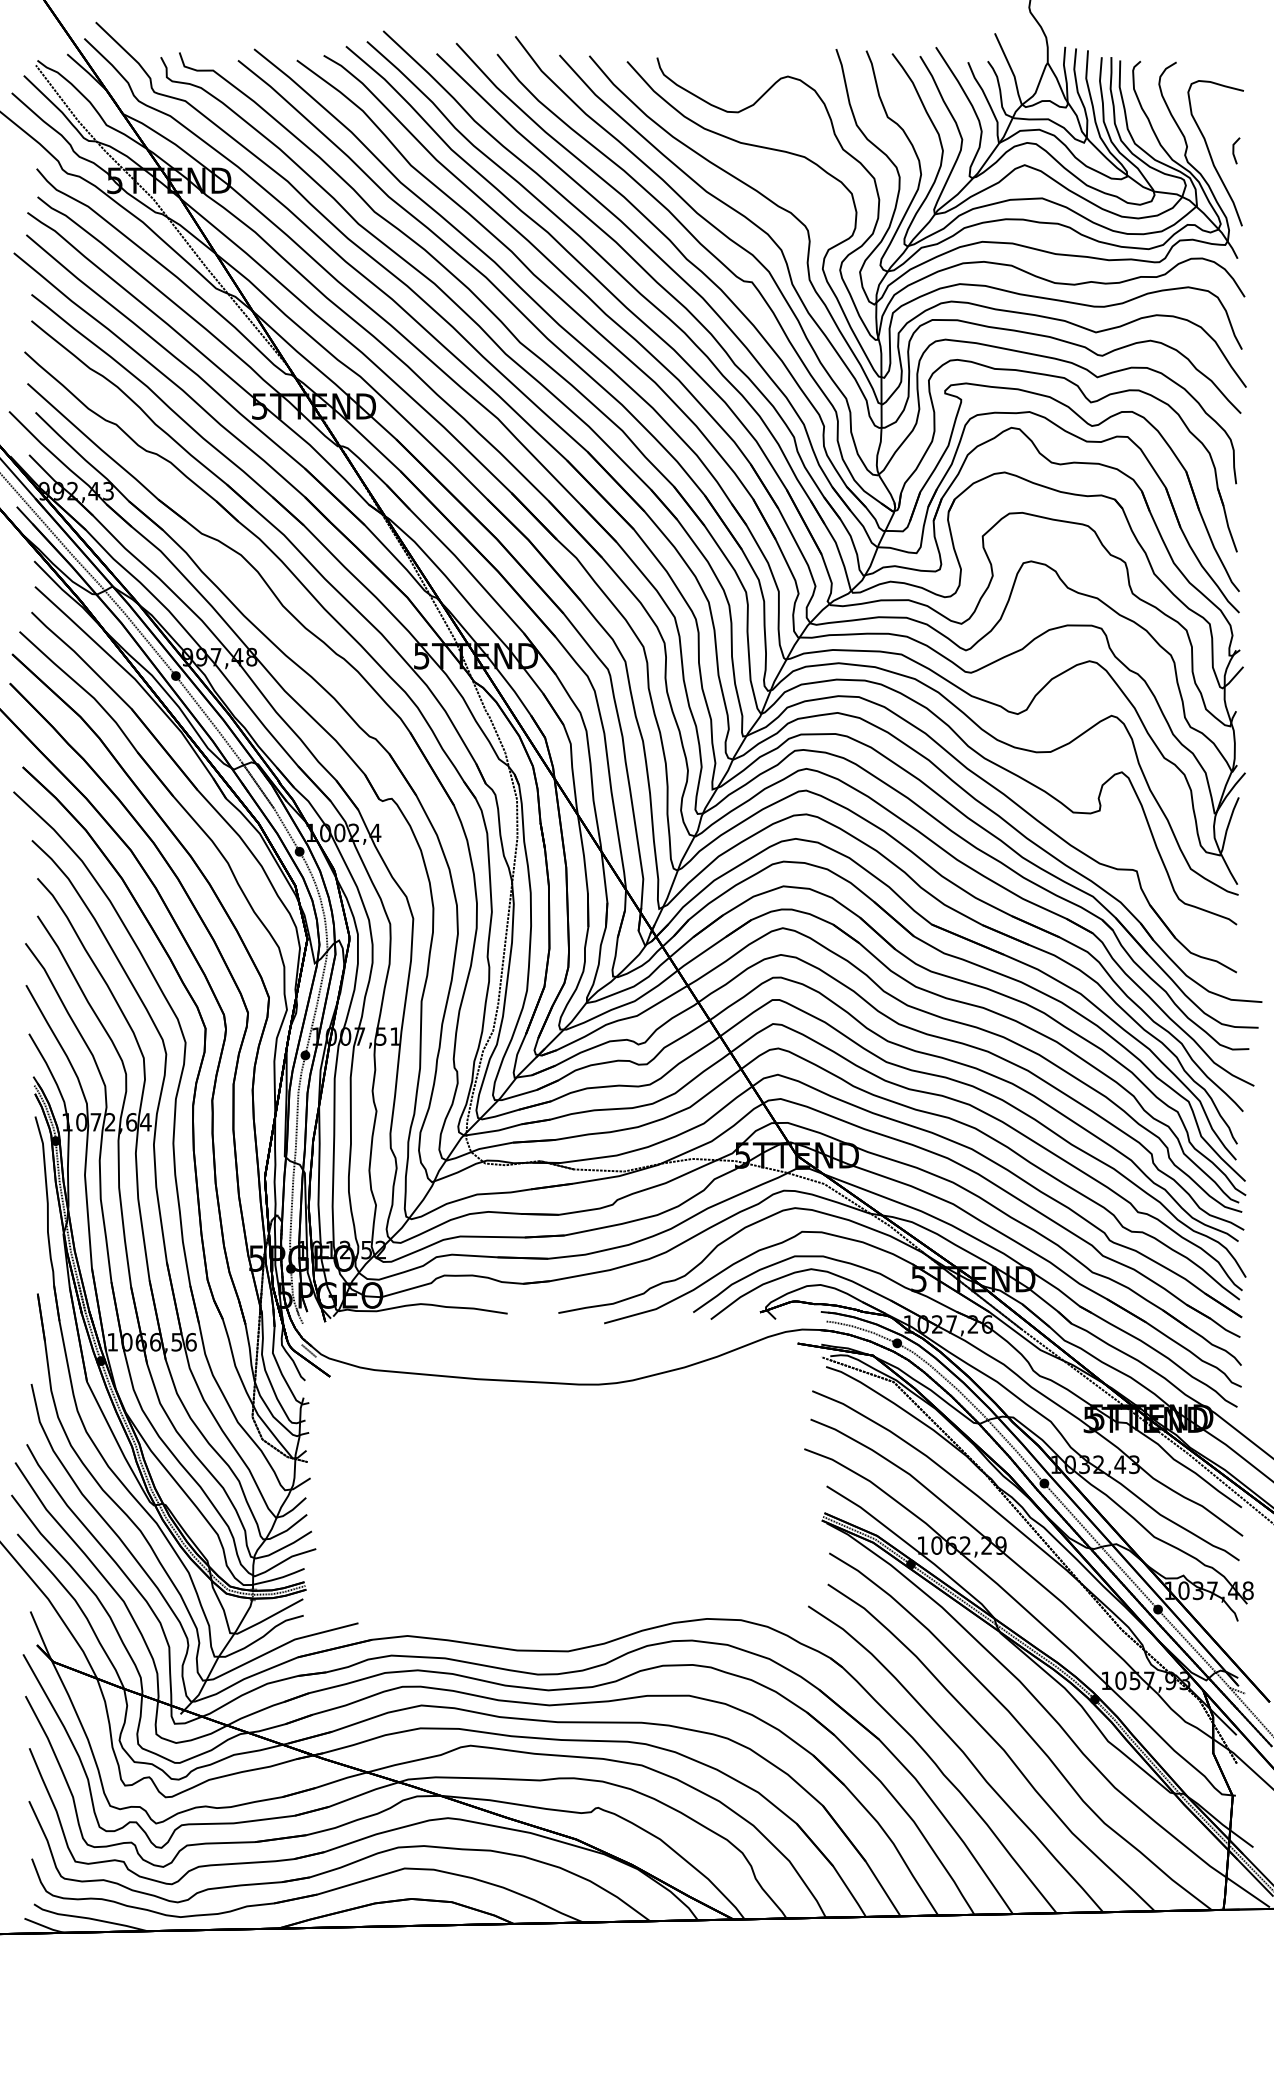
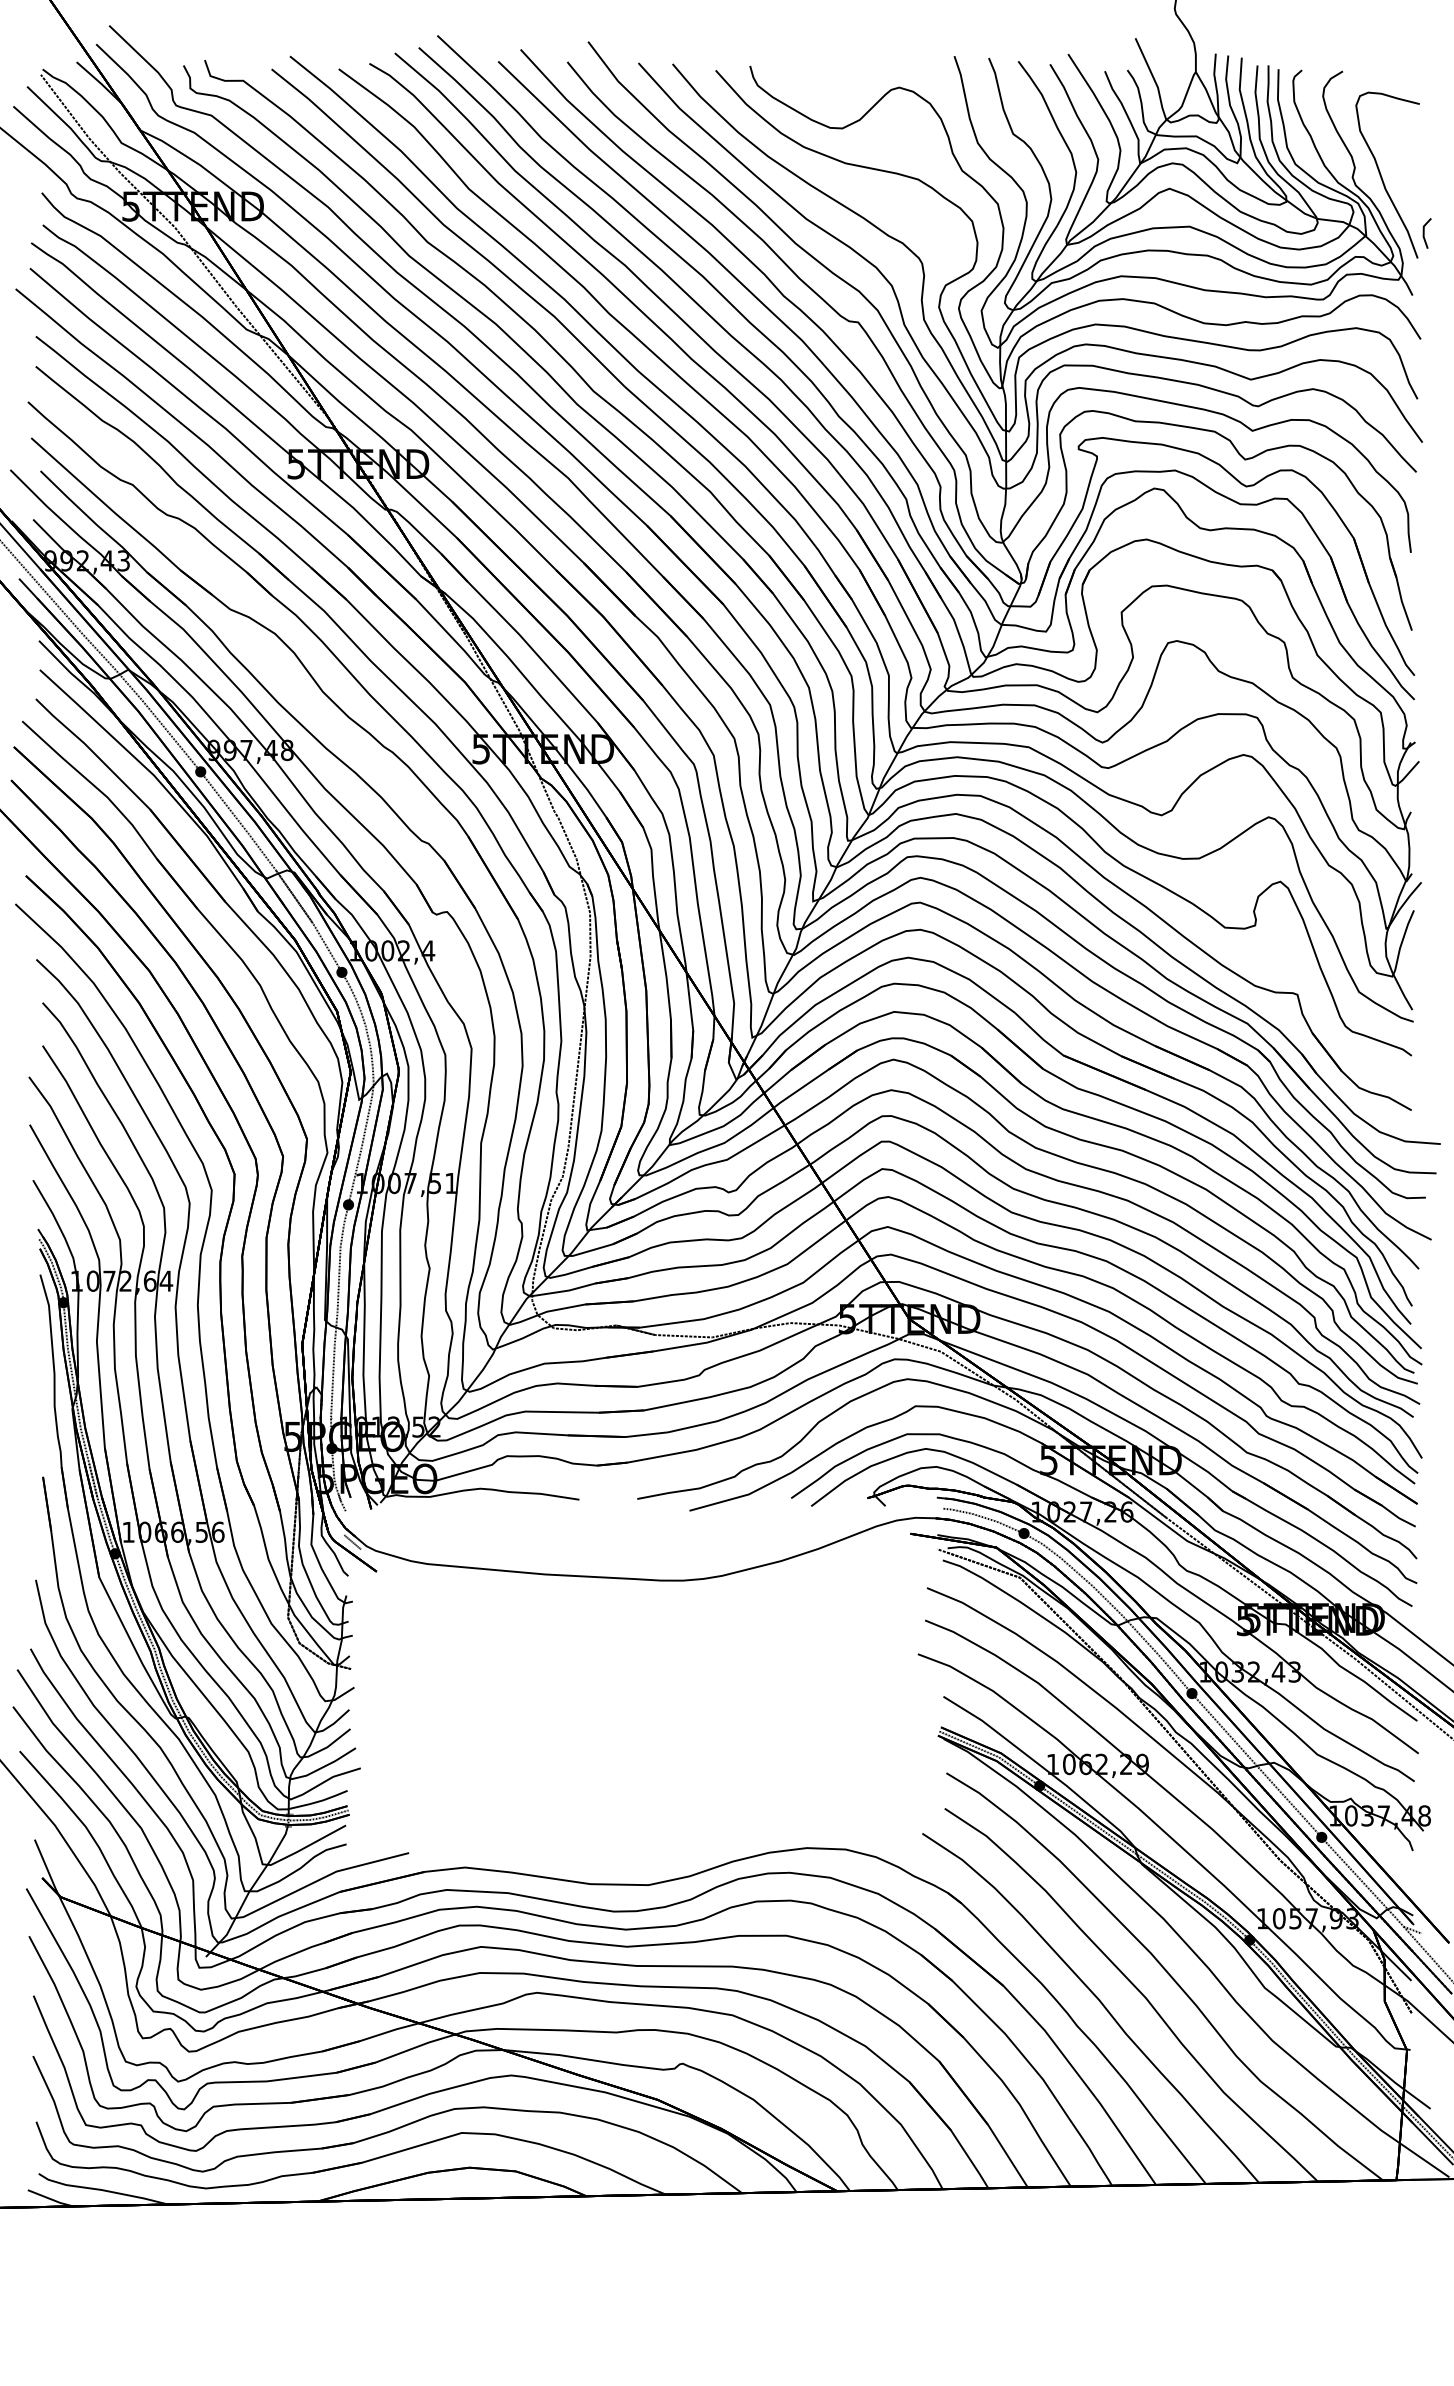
line: (1234, 150) -> (1424, 233), moved

